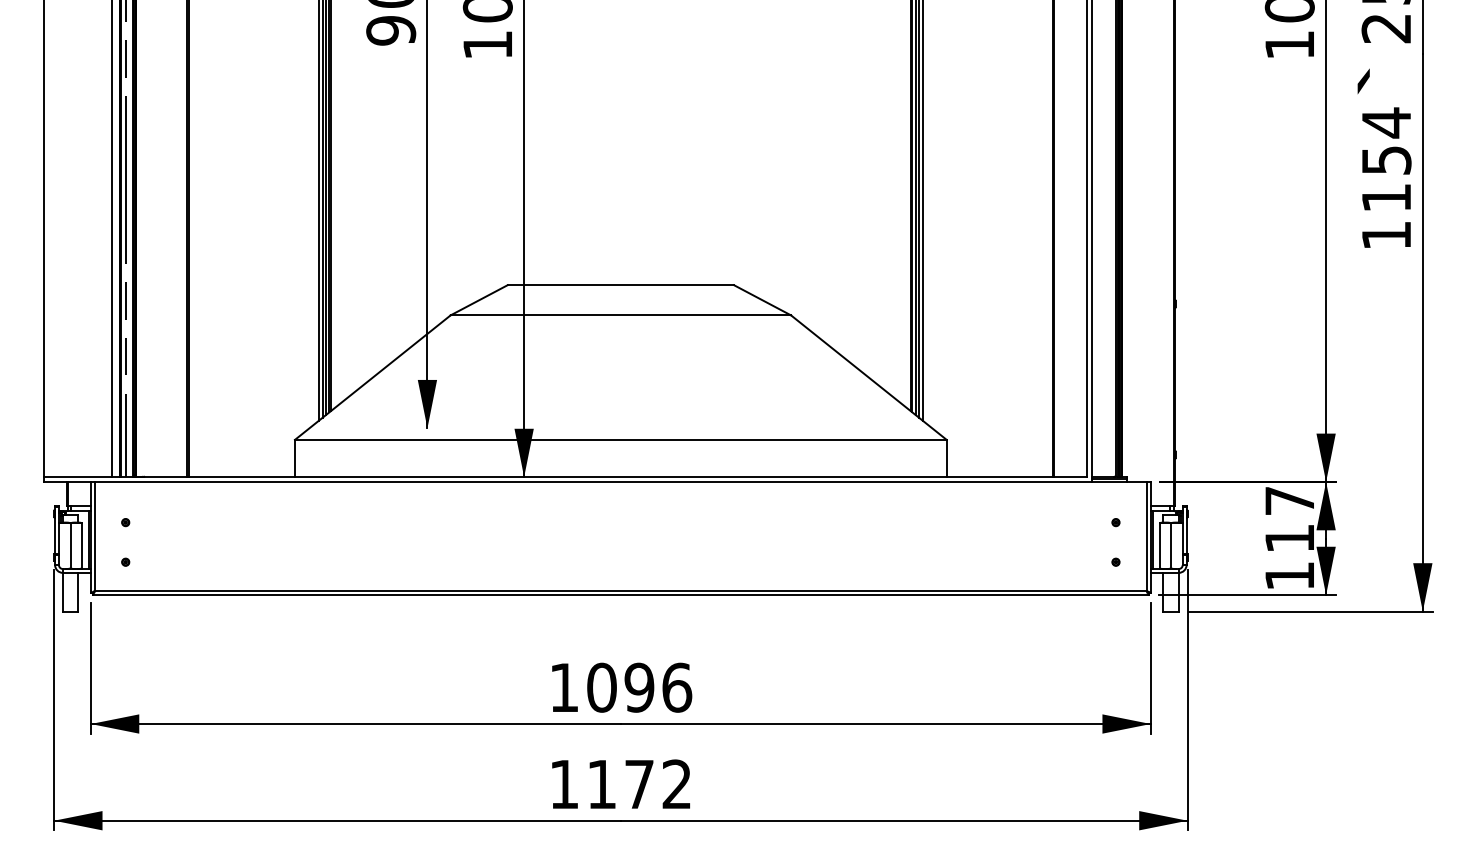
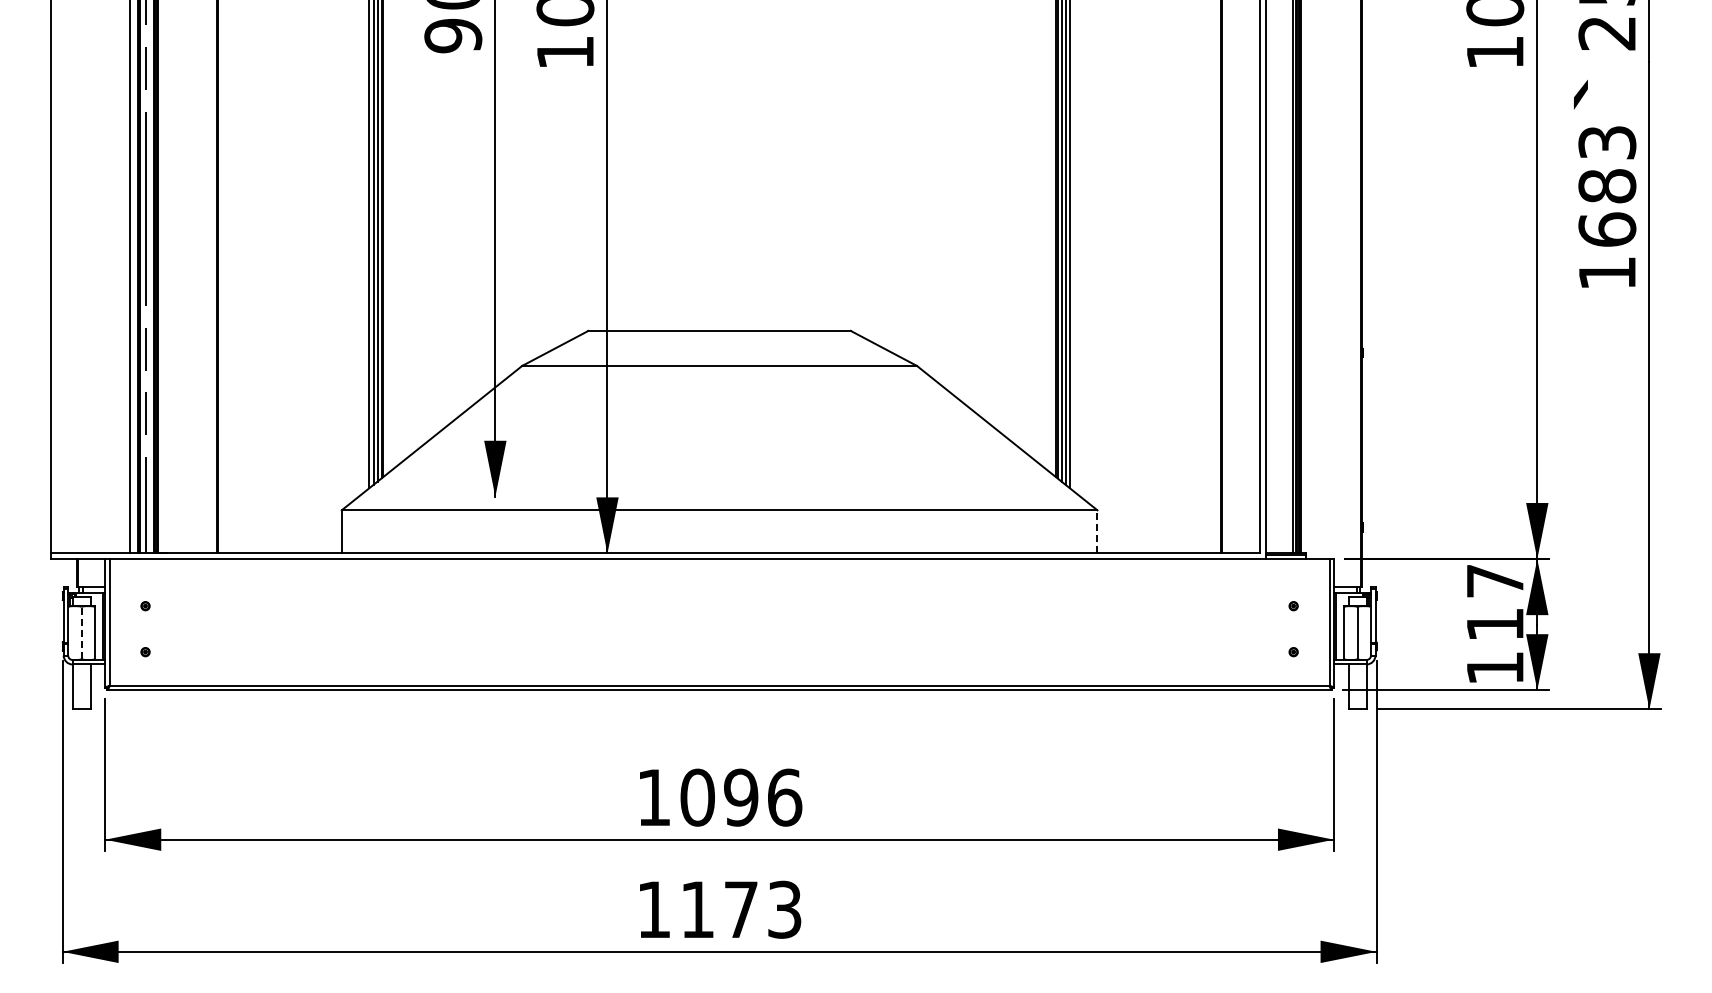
text: (1386, 159) -> (1607, 185), 1154 -> 1683
line: (946, 458) -> (1097, 531), solid -> dashed
line: (70, 545) -> (81, 632), solid -> dashed
text: (676, 784) -> (784, 909), 1172 -> 1173

